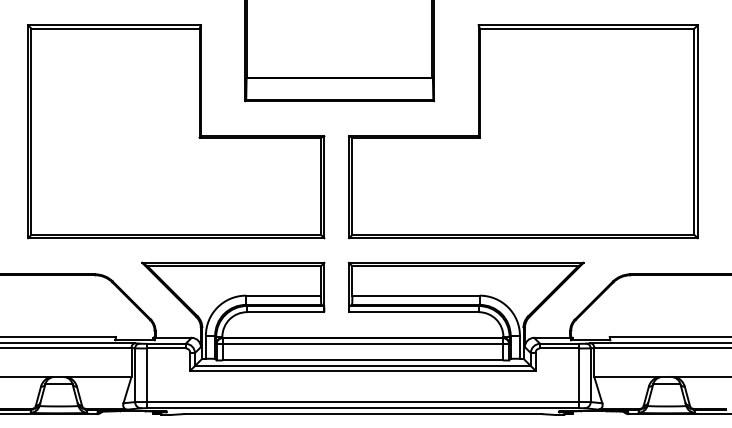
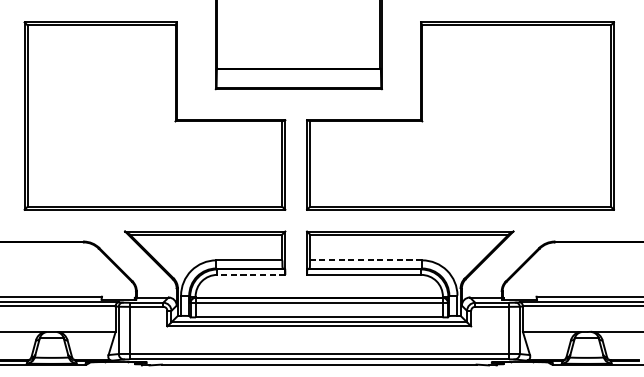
line: (416, 295) -> (366, 260), solid -> dashed
line: (285, 312) -> (251, 275), solid -> dashed

